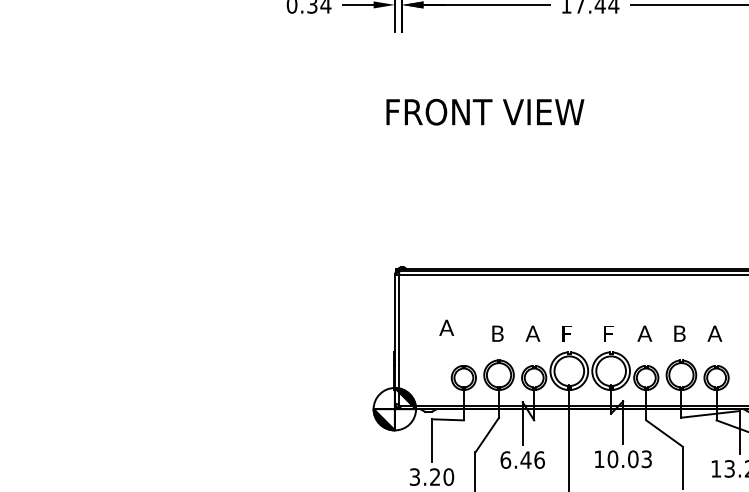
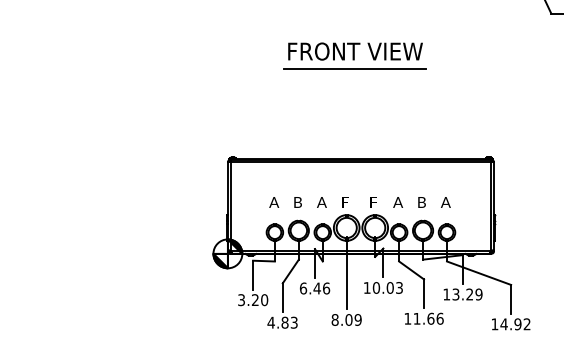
text: (485, 112) -> (355, 51), moved
line: (580, 138) -> (354, 69), added
text: (447, 327) -> (274, 202), moved

